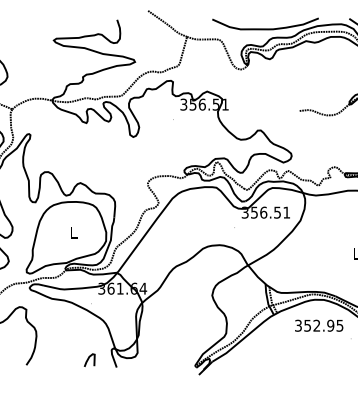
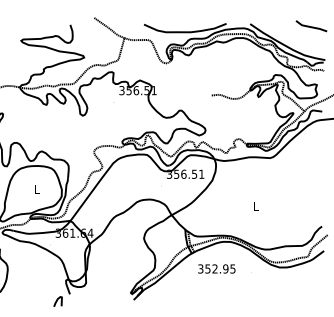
text: (318, 325) -> (216, 268), moved
curve: (89, 360) -> (57, 301), moved

